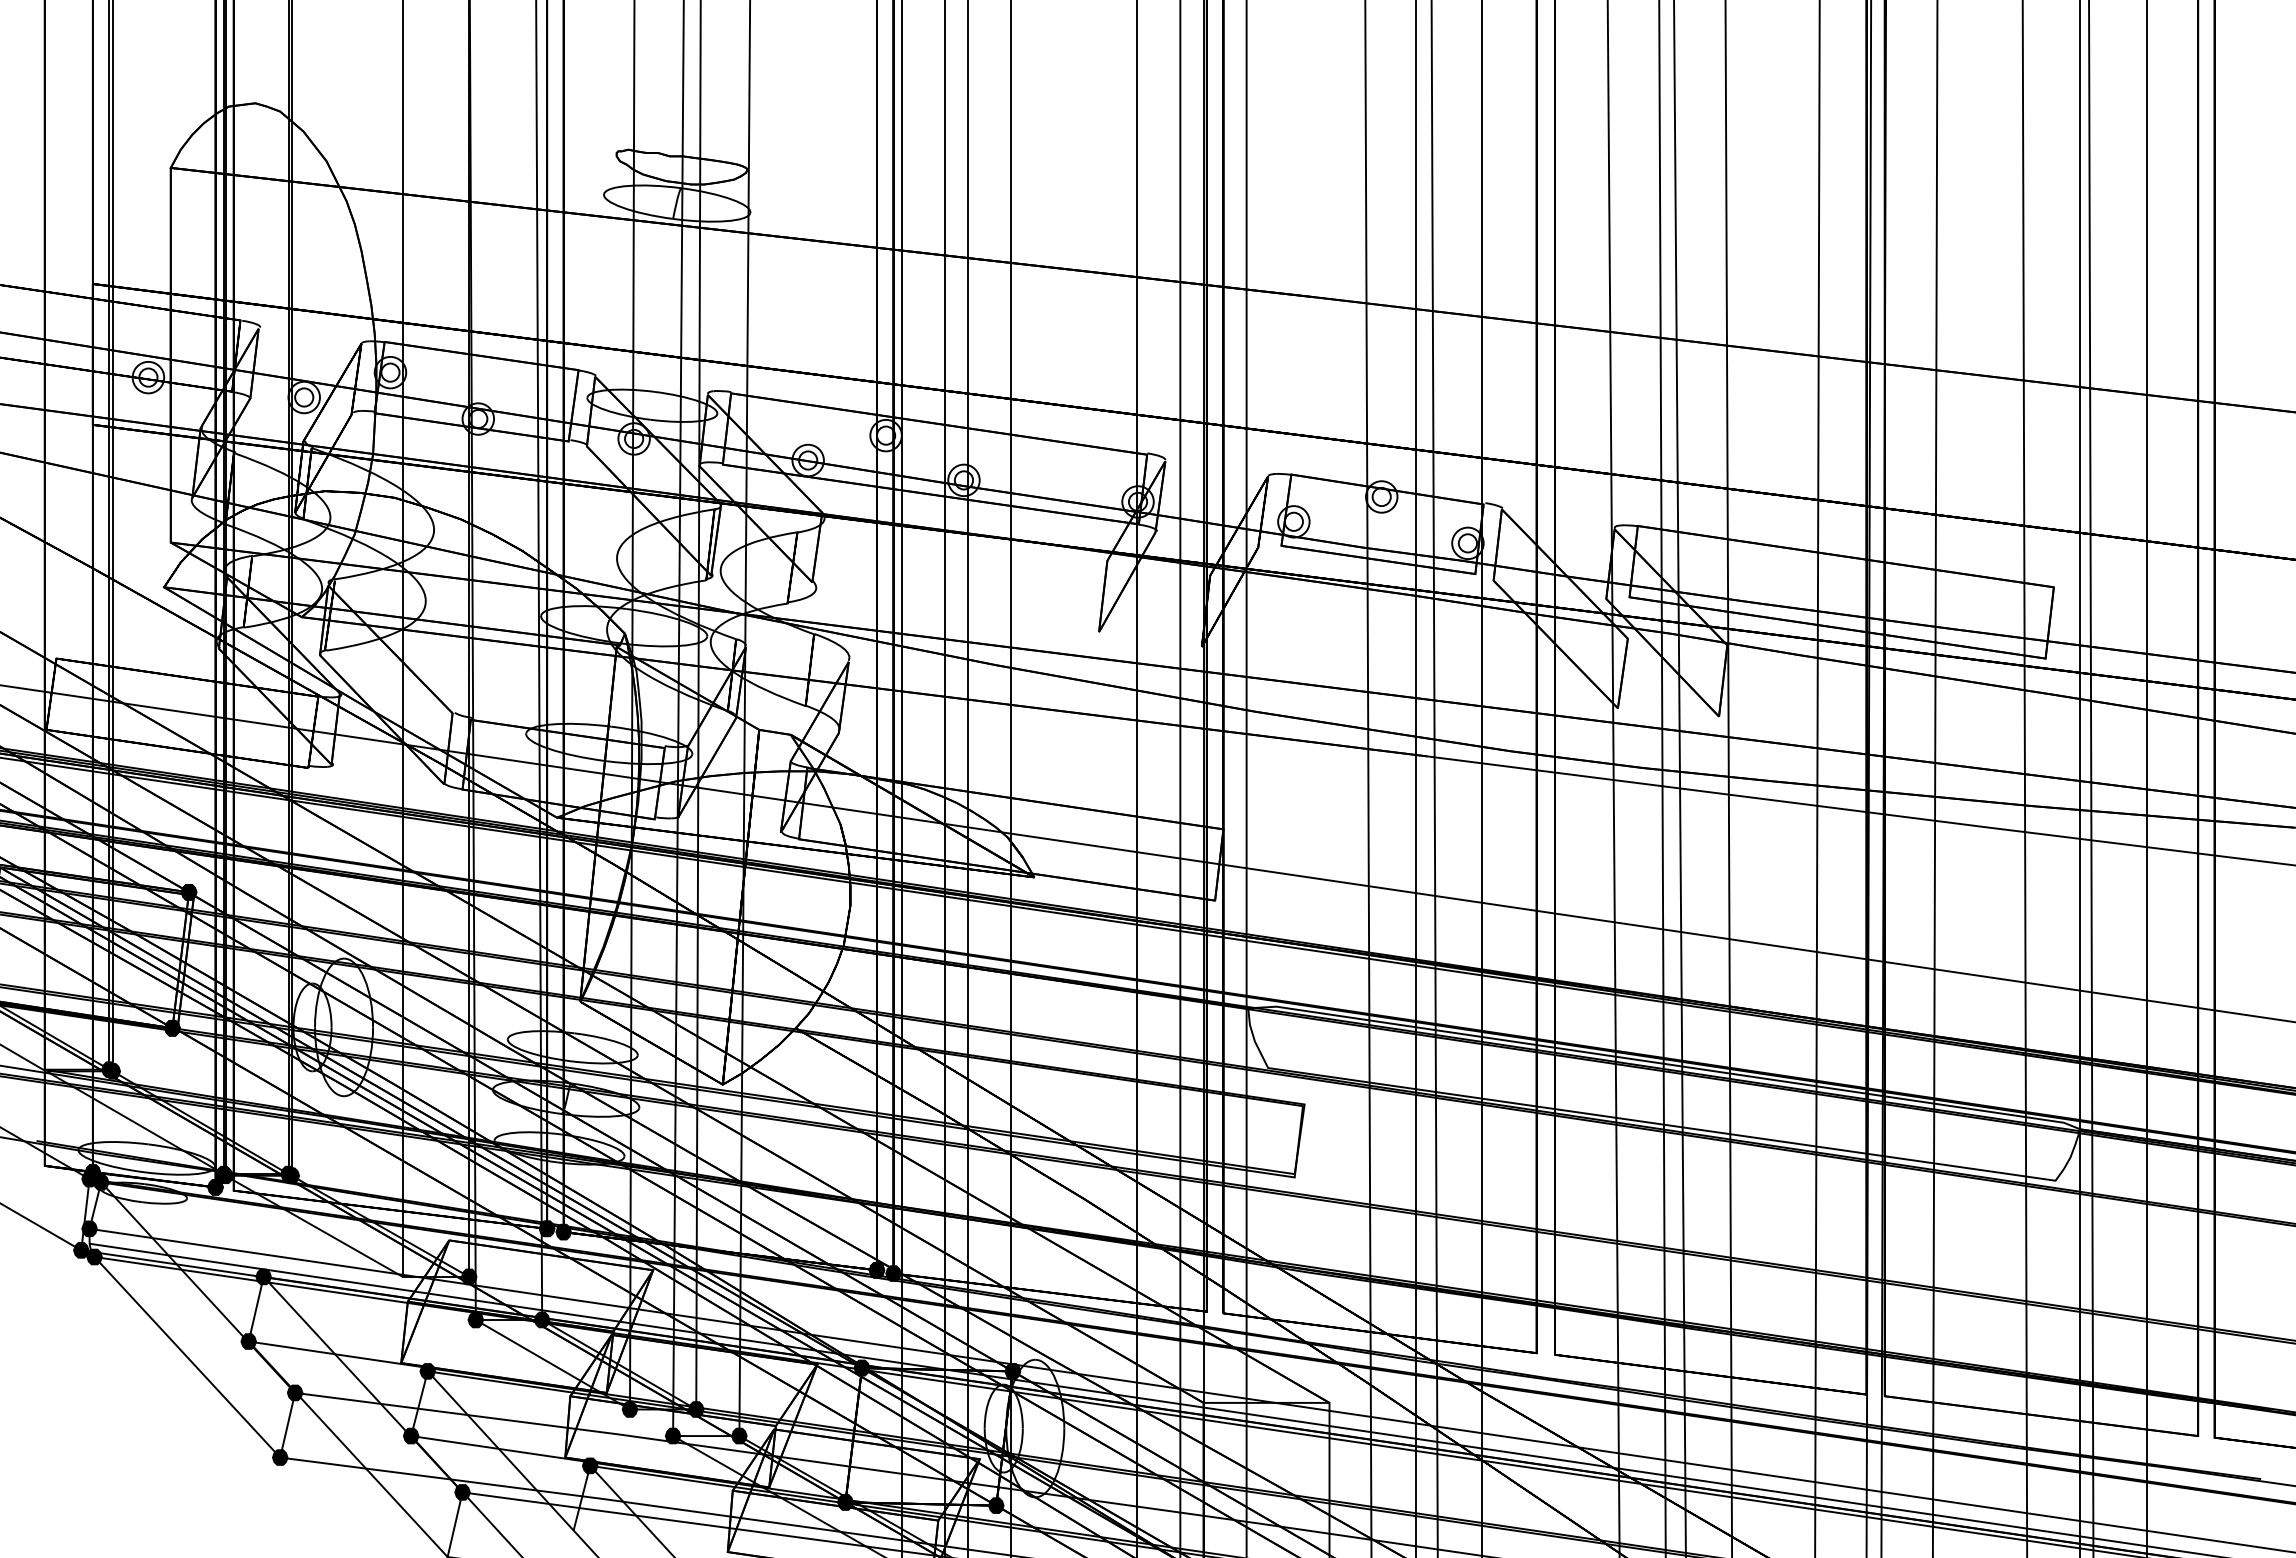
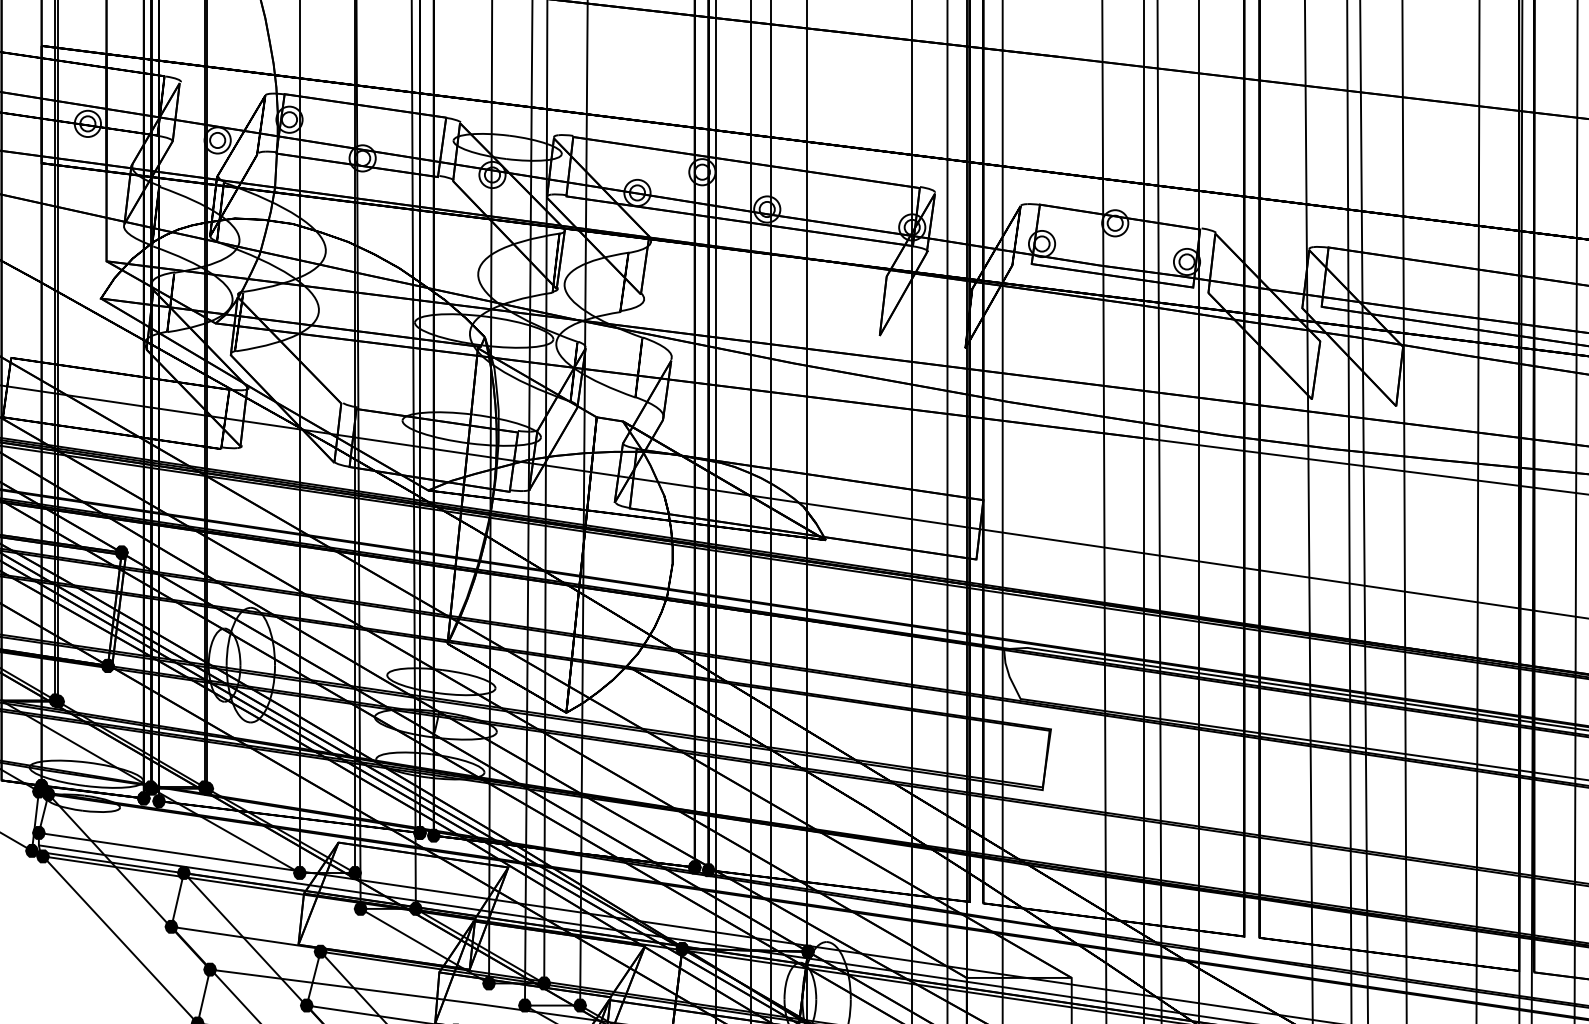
fill: (233, 1190) -> (158, 801), added
fill: (402, 1276) -> (299, 872), added

